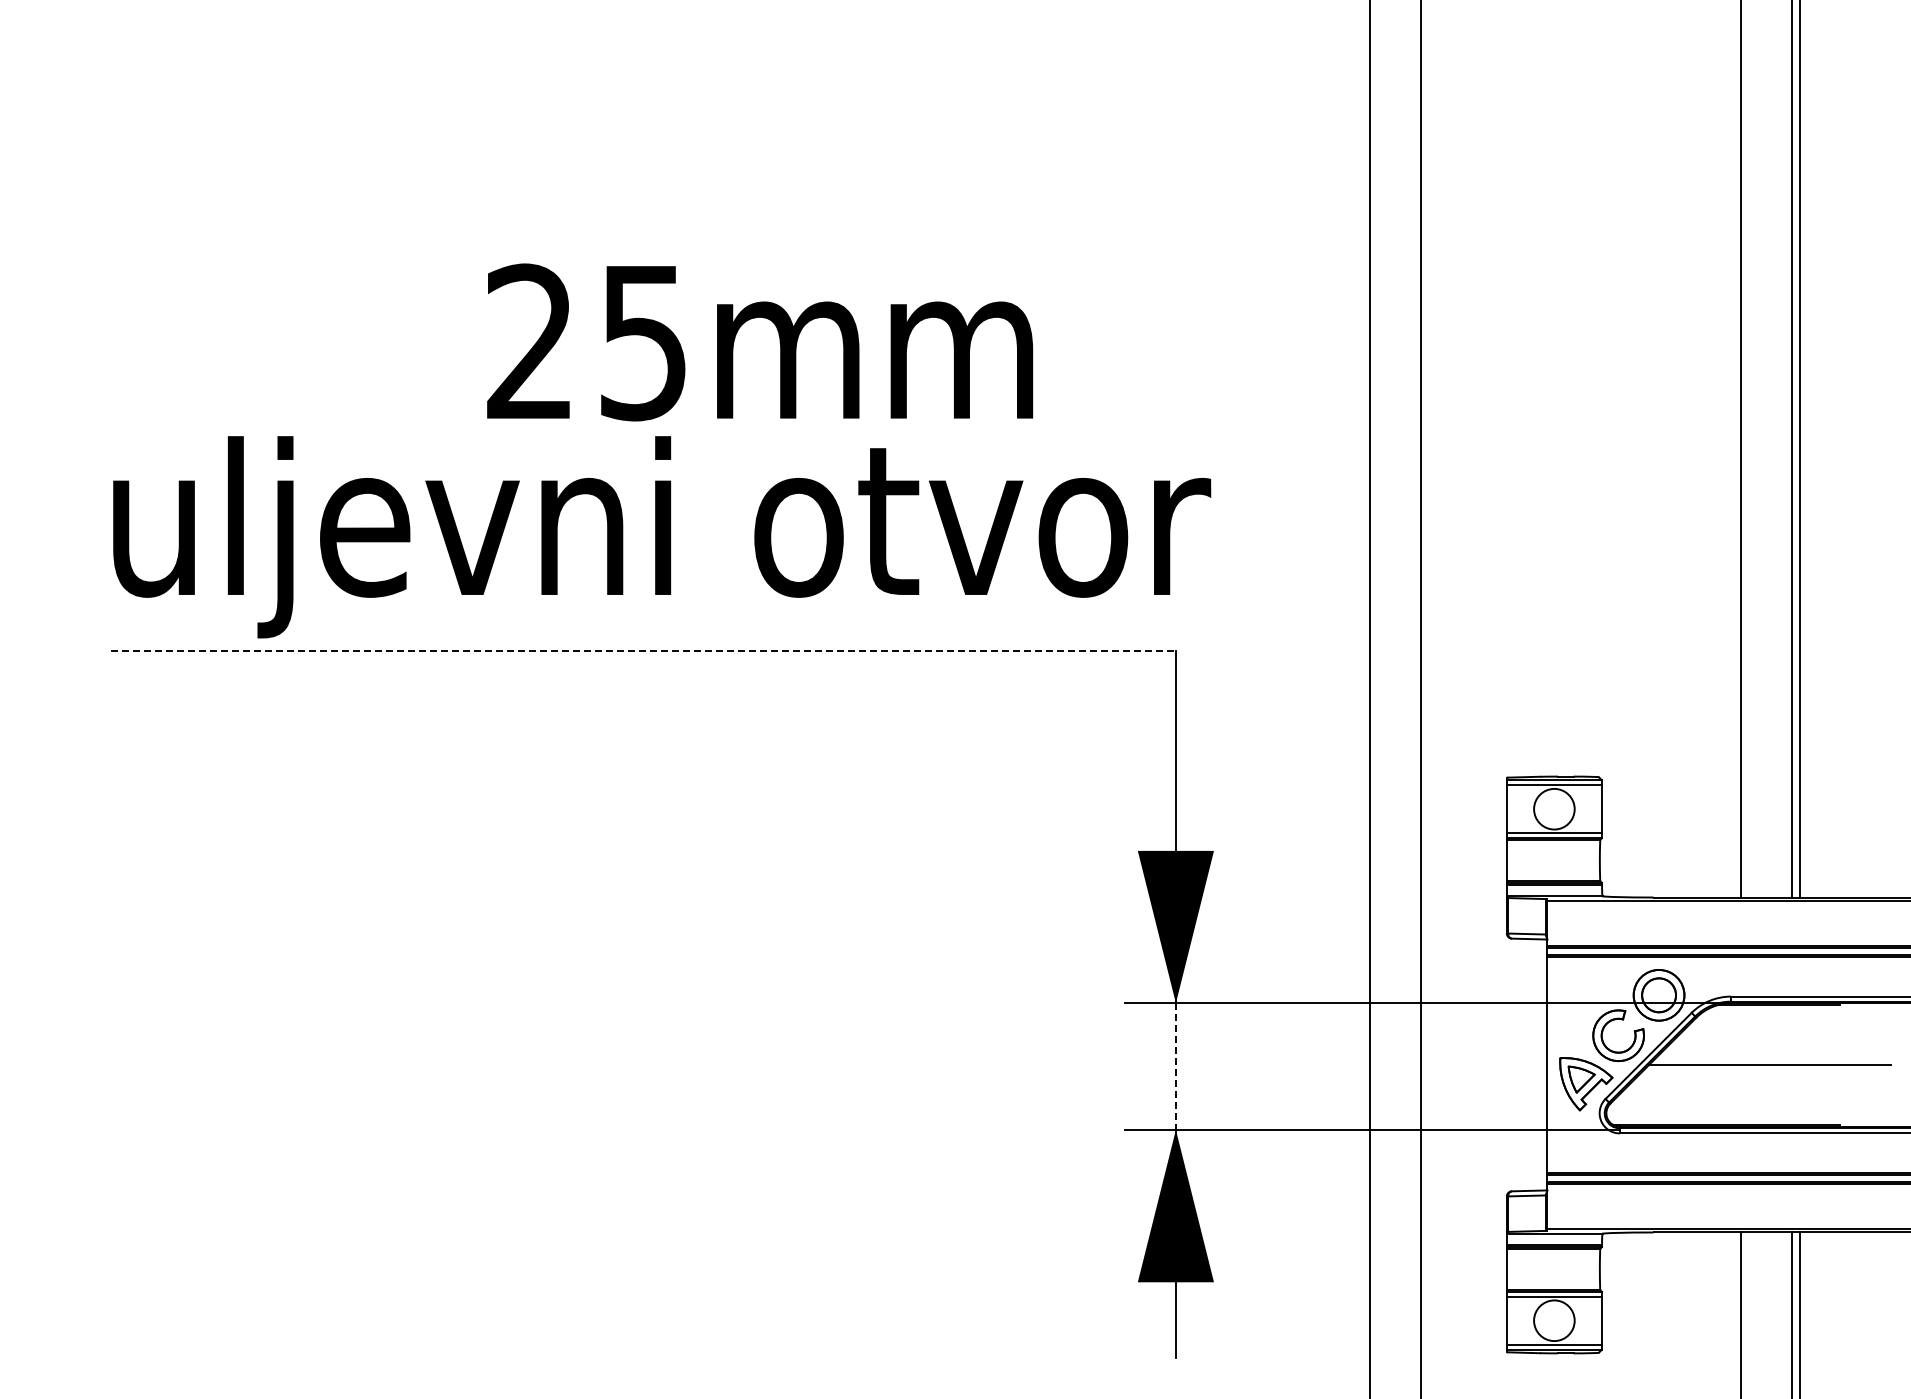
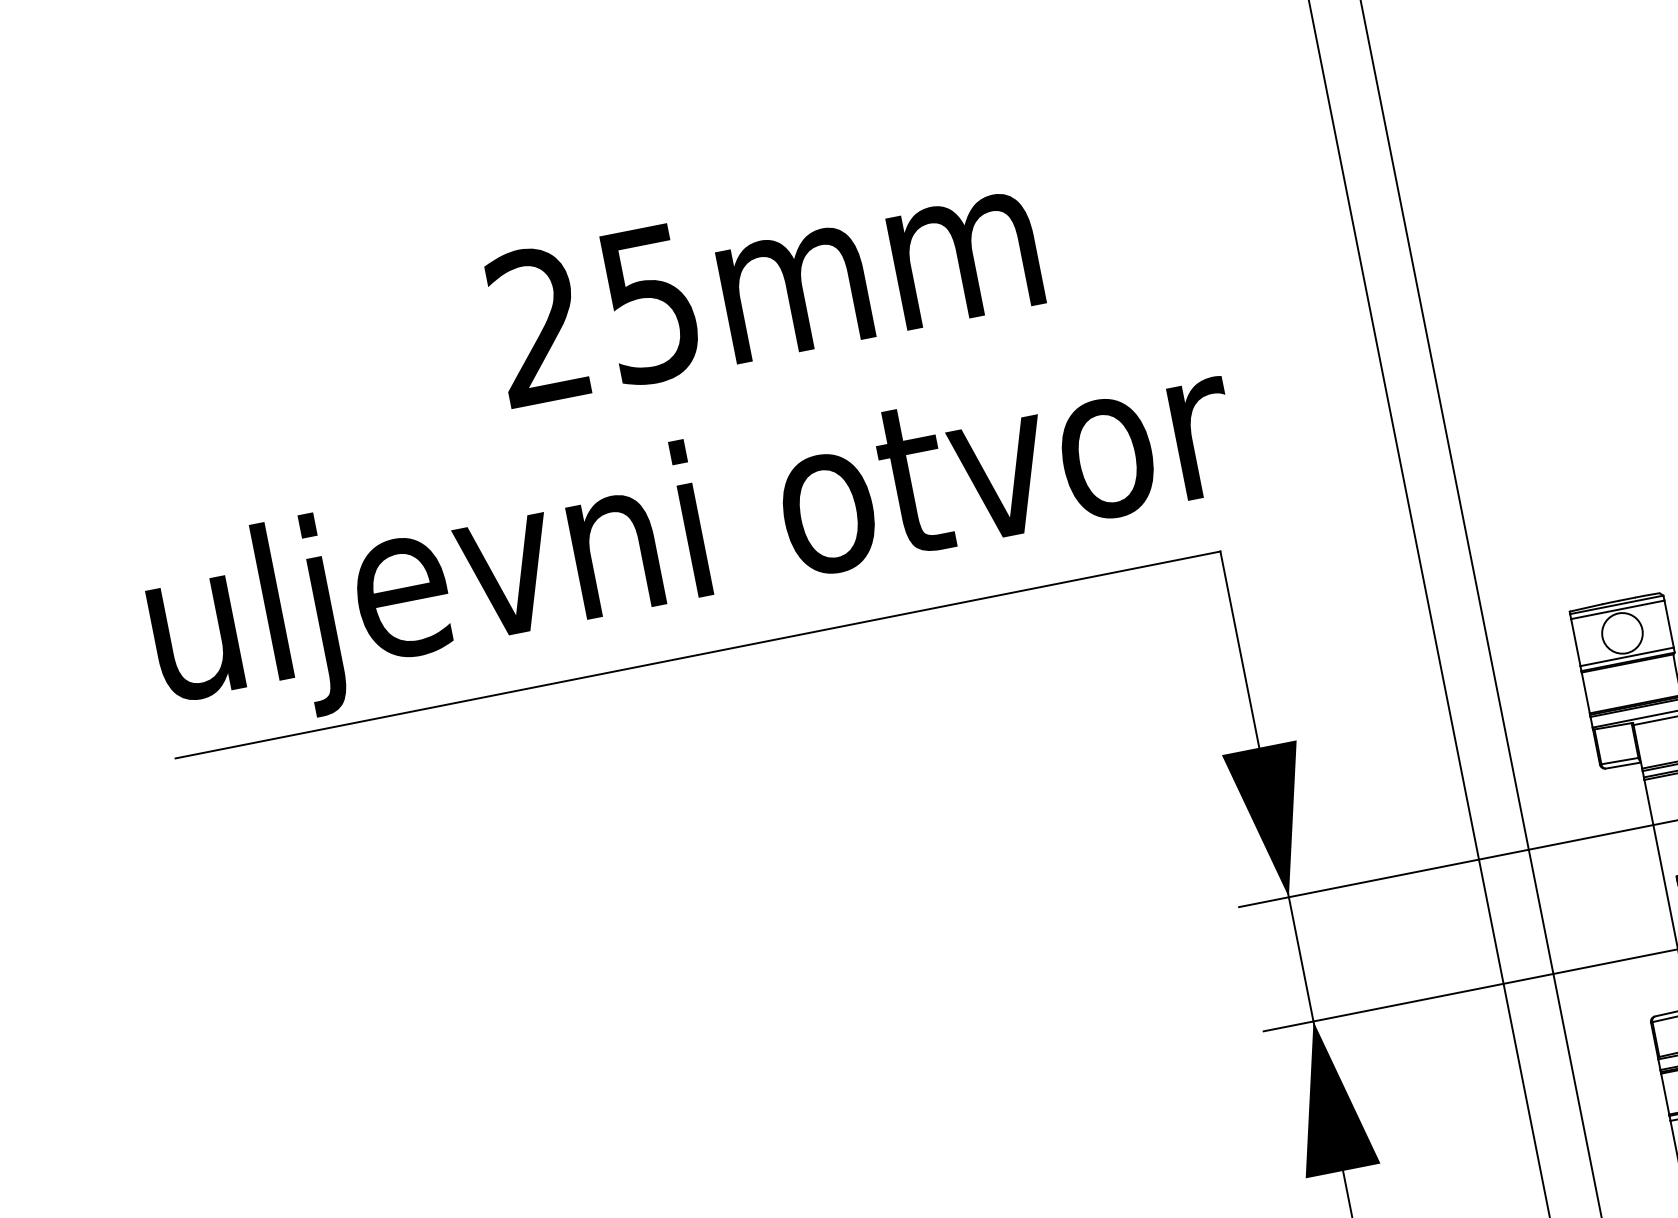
text: (760, 342) -> (764, 281), moved
line: (643, 650) -> (698, 654), dashed -> solid
line: (1175, 1067) -> (1300, 960), dashed -> solid

